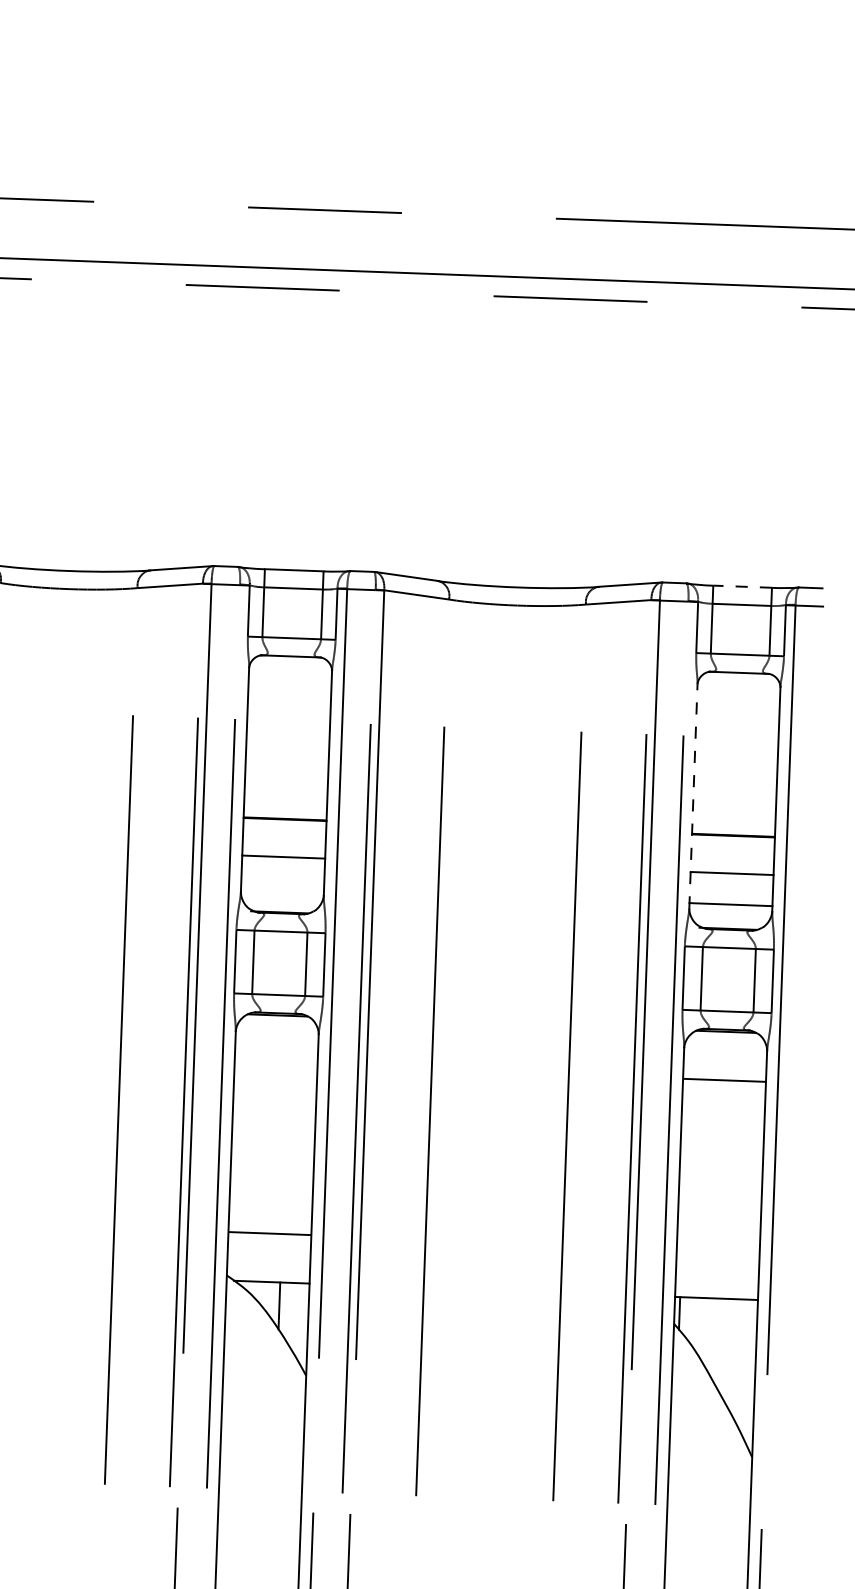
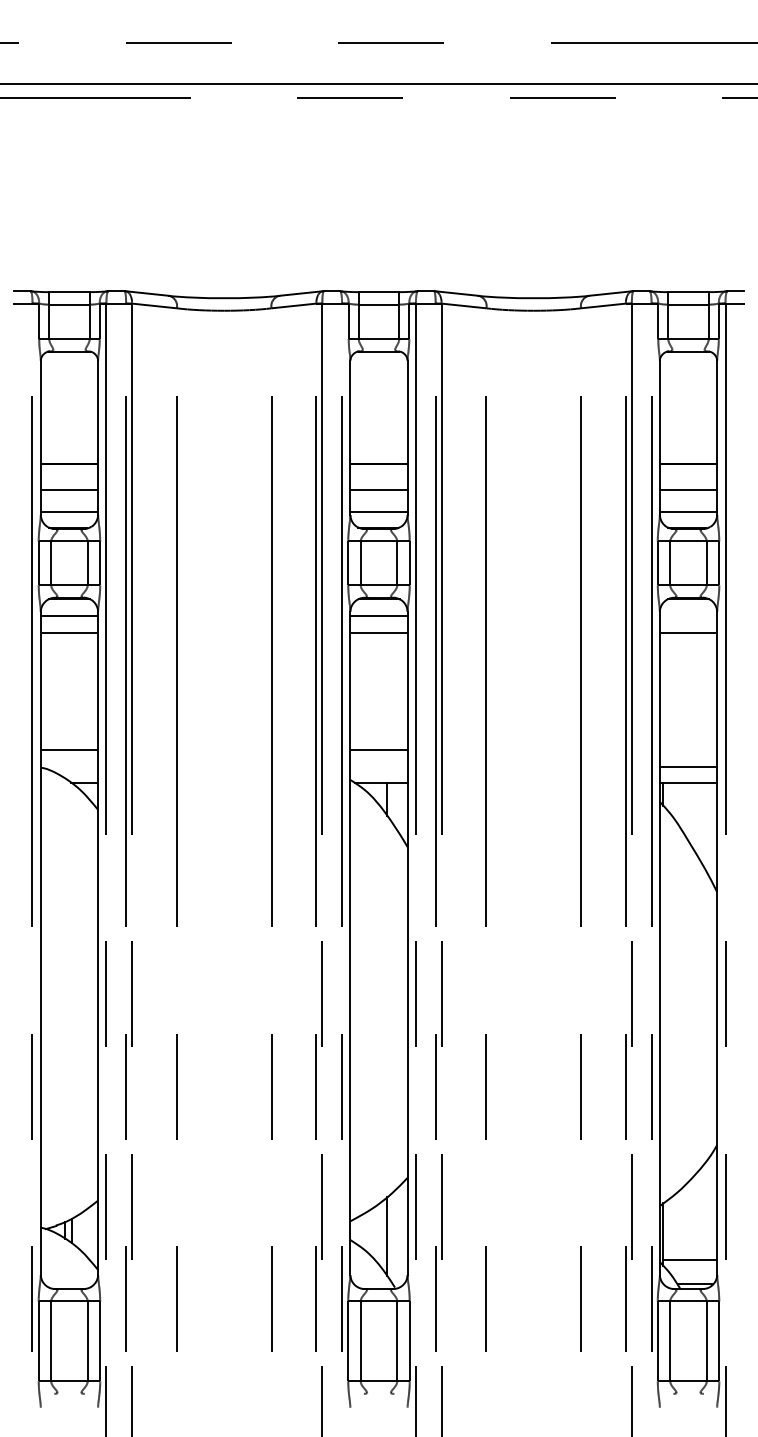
line: (742, 587) -> (688, 292), dashed -> solid
line: (692, 795) -> (659, 437), dashed -> solid
line: (281, 888) -> (378, 511), added
line: (276, 1040) -> (378, 616), added
line: (275, 1063) -> (378, 632), added
line: (717, 1273) -> (688, 766), added

